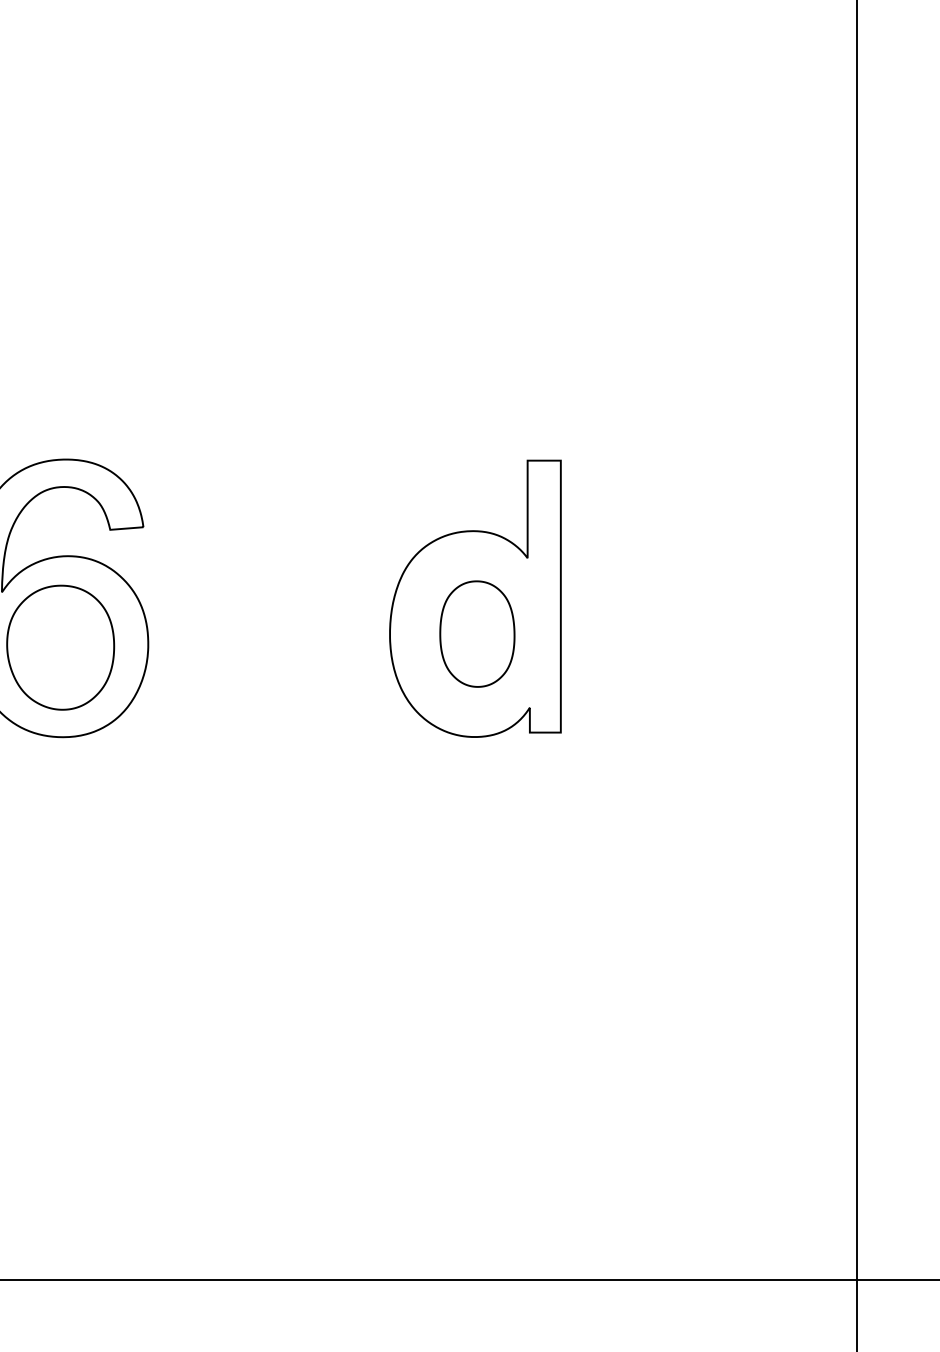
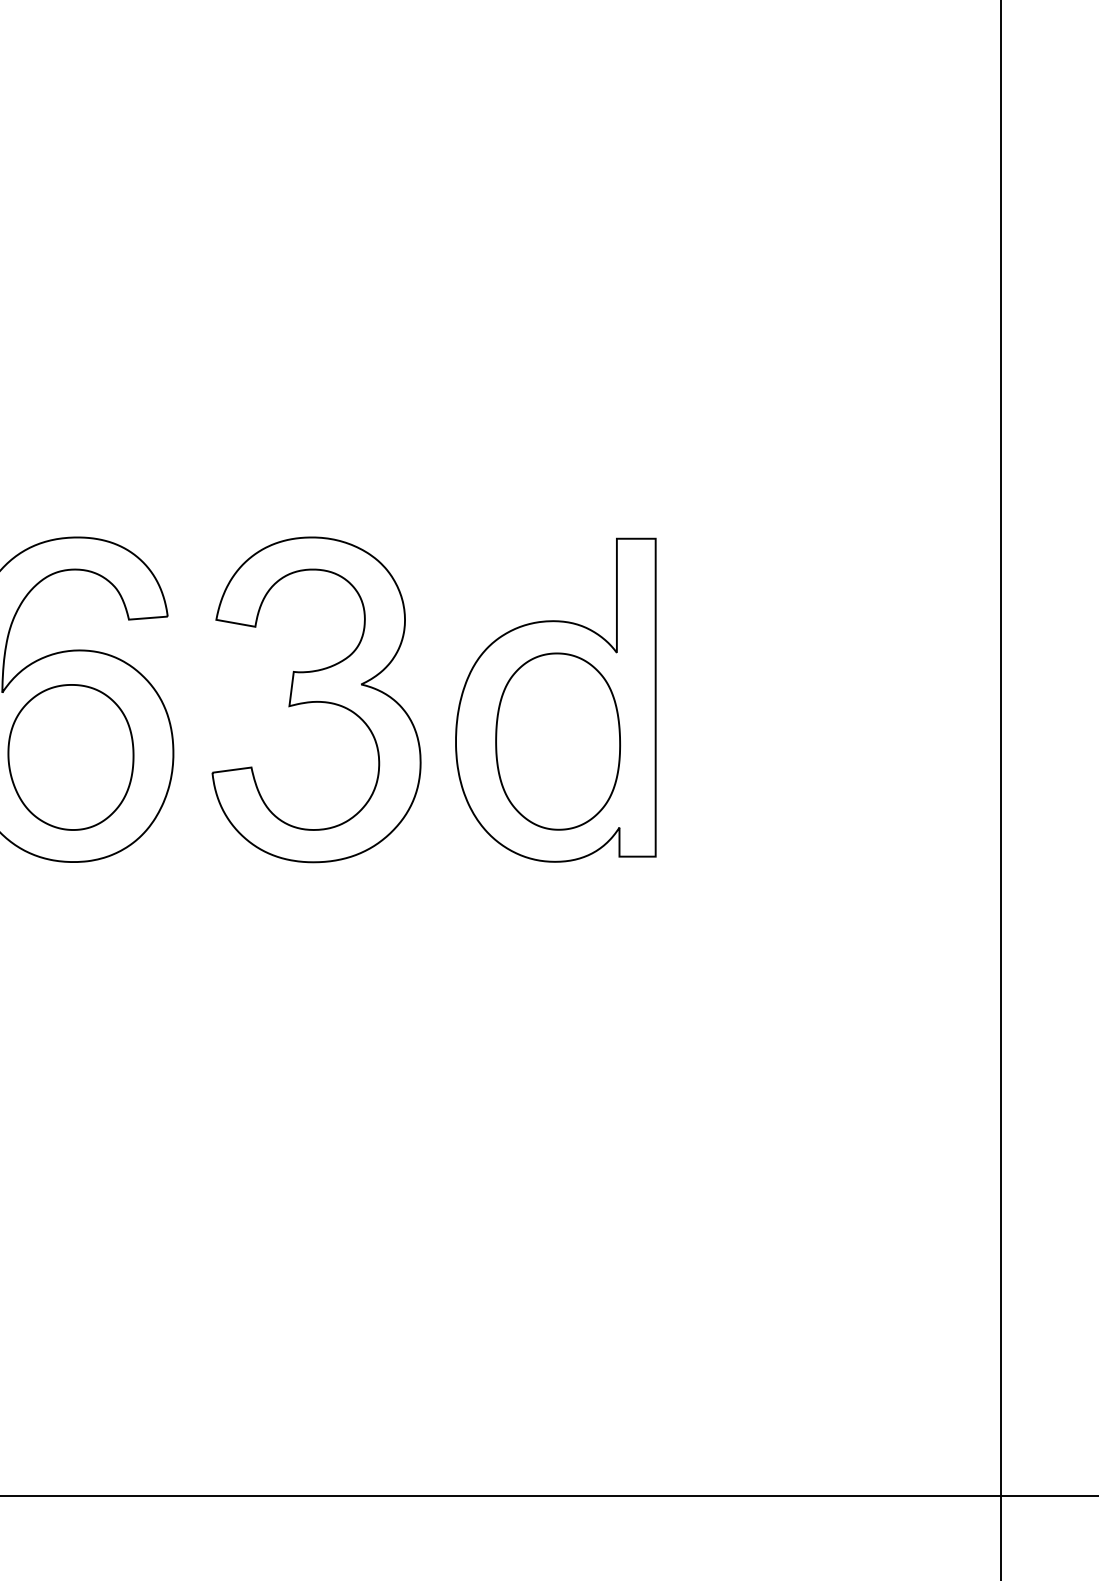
part: (270, 598) -> (316, 699), added
part: (477, 633) -> (558, 740), size x1.43

